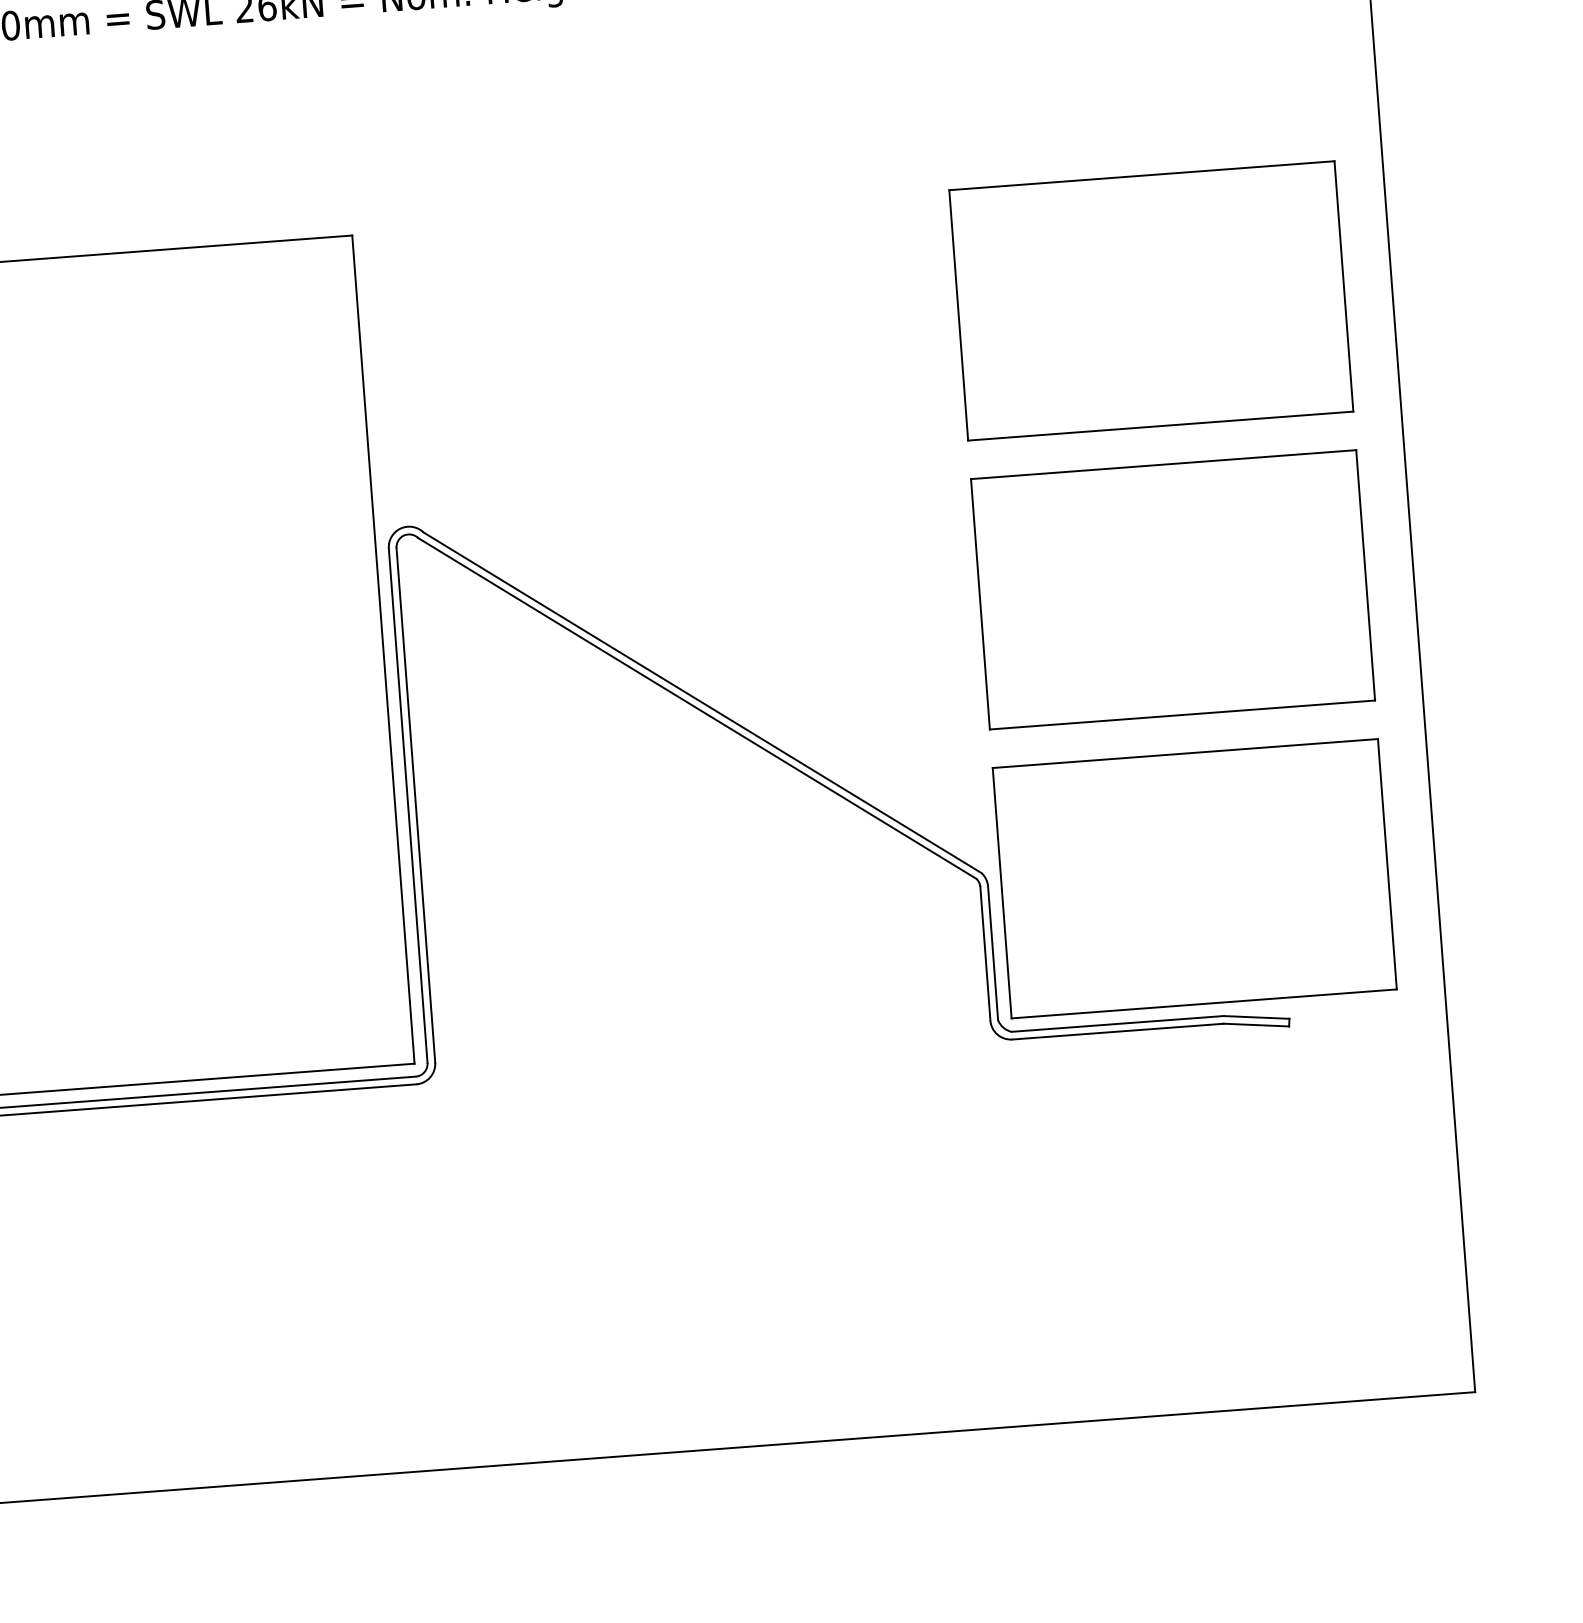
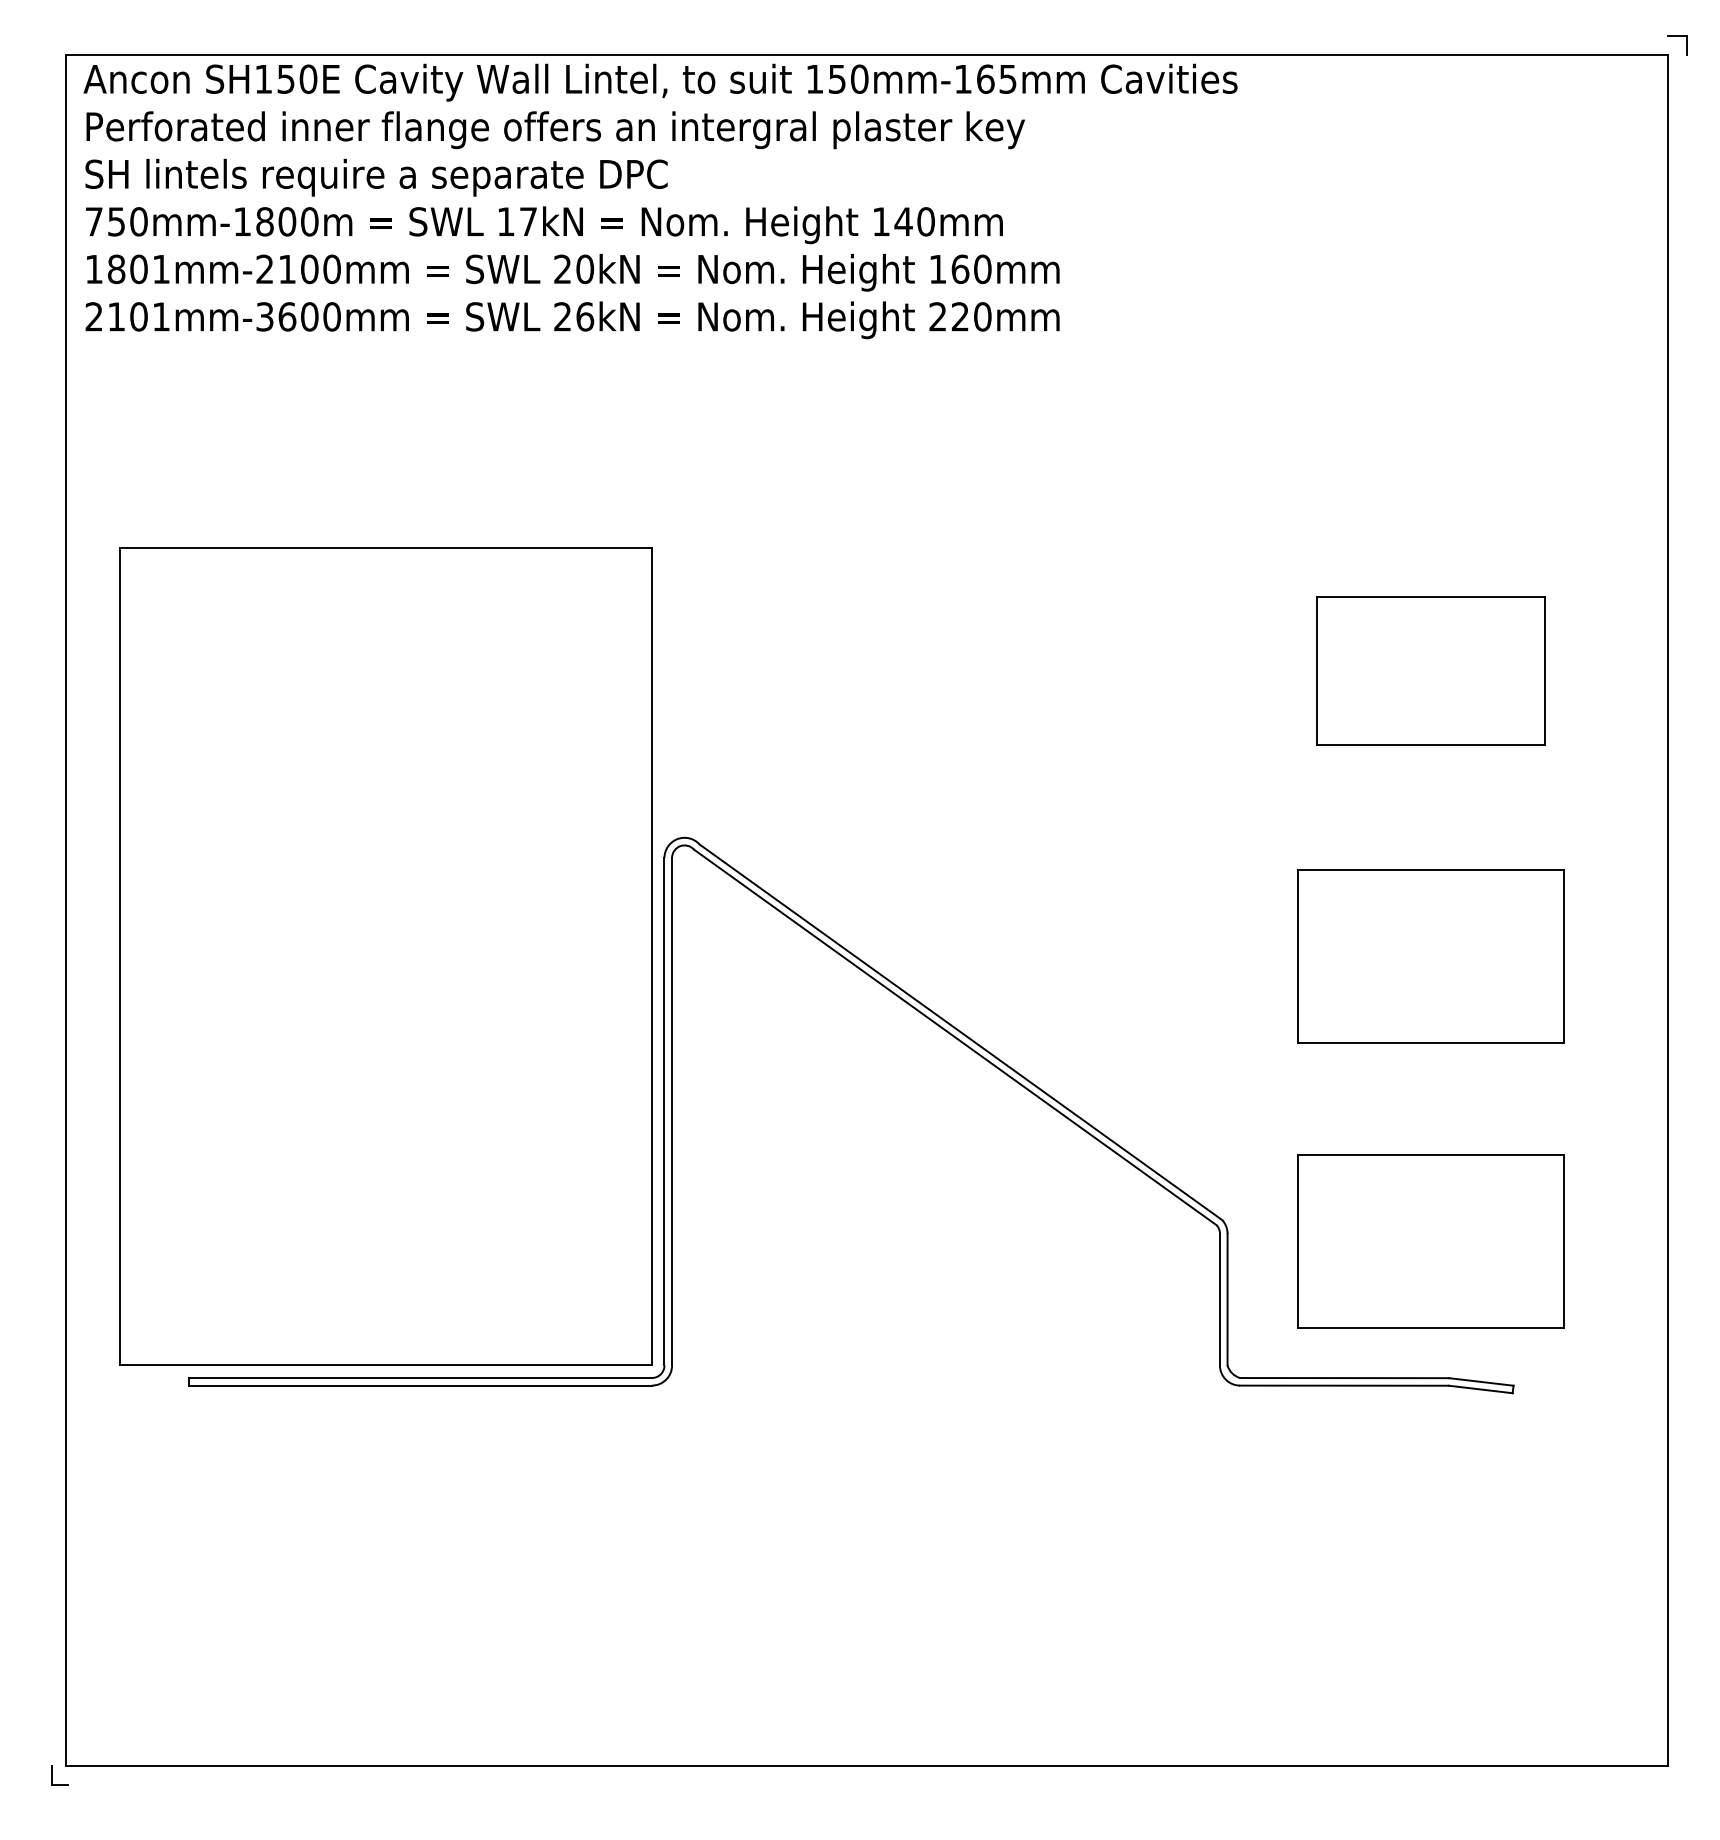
part: (1150, 301) -> (1430, 671), size x0.6
part: (1172, 590) -> (1430, 956), size x0.7
part: (1194, 878) -> (1430, 1241), size x0.7

